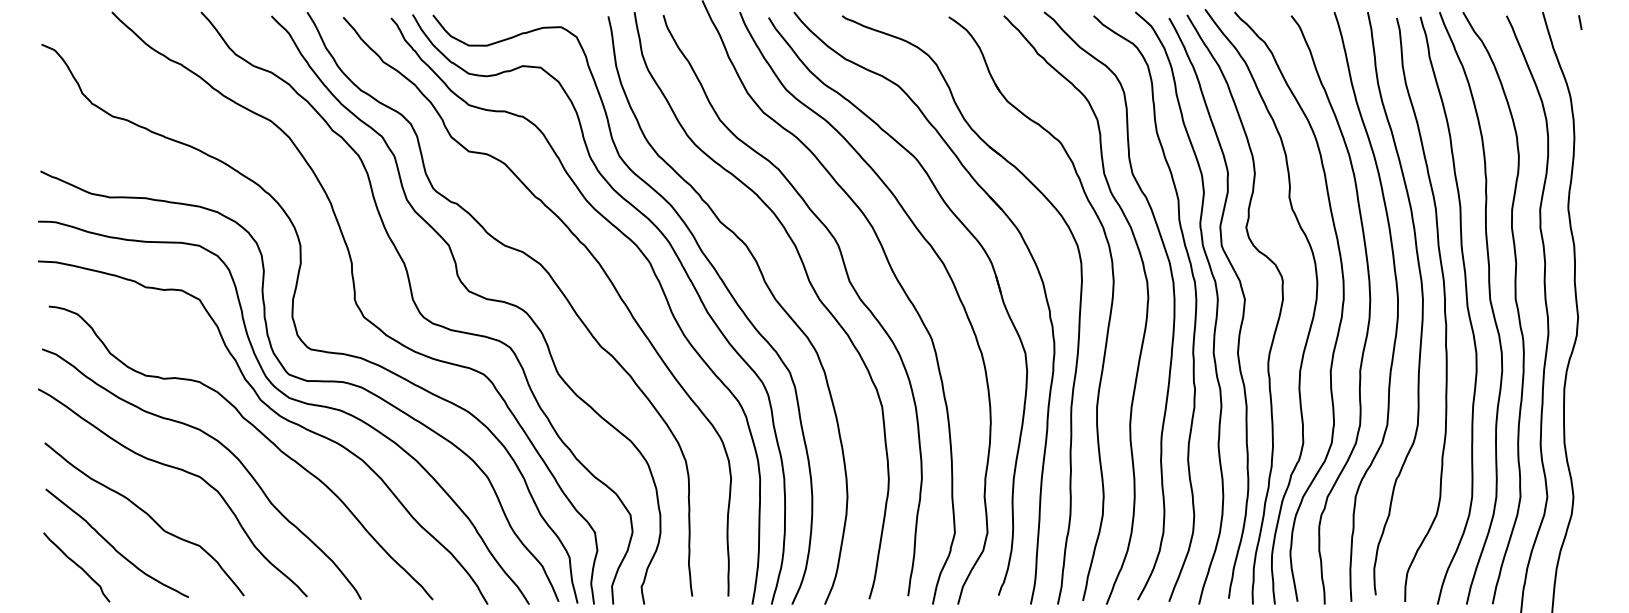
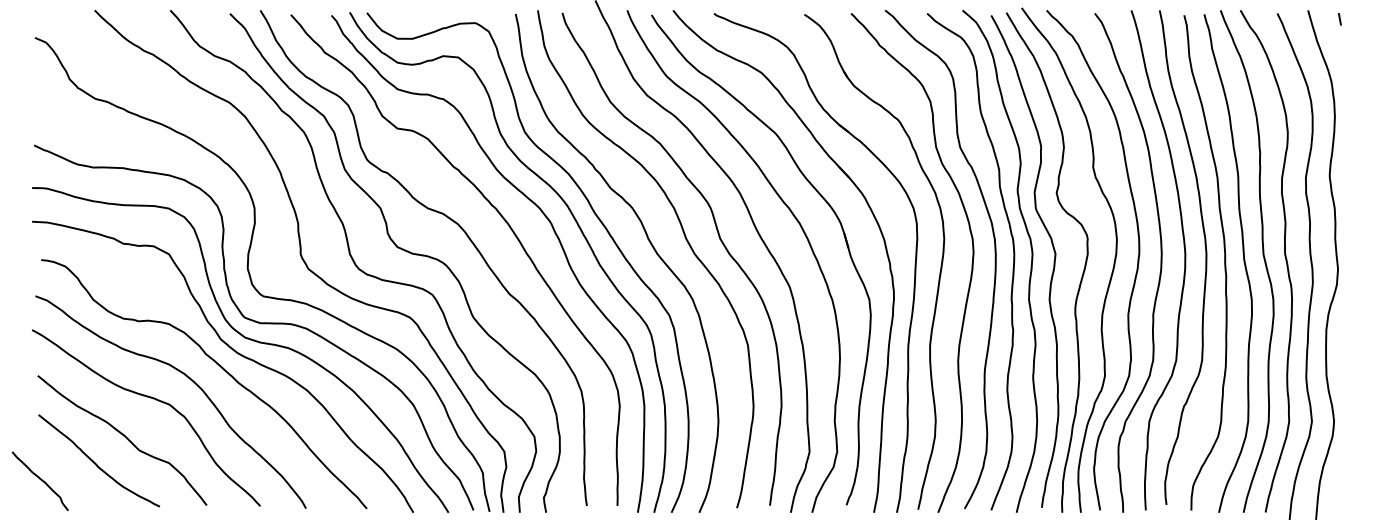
curve: (77, 566) -> (40, 480), moved

